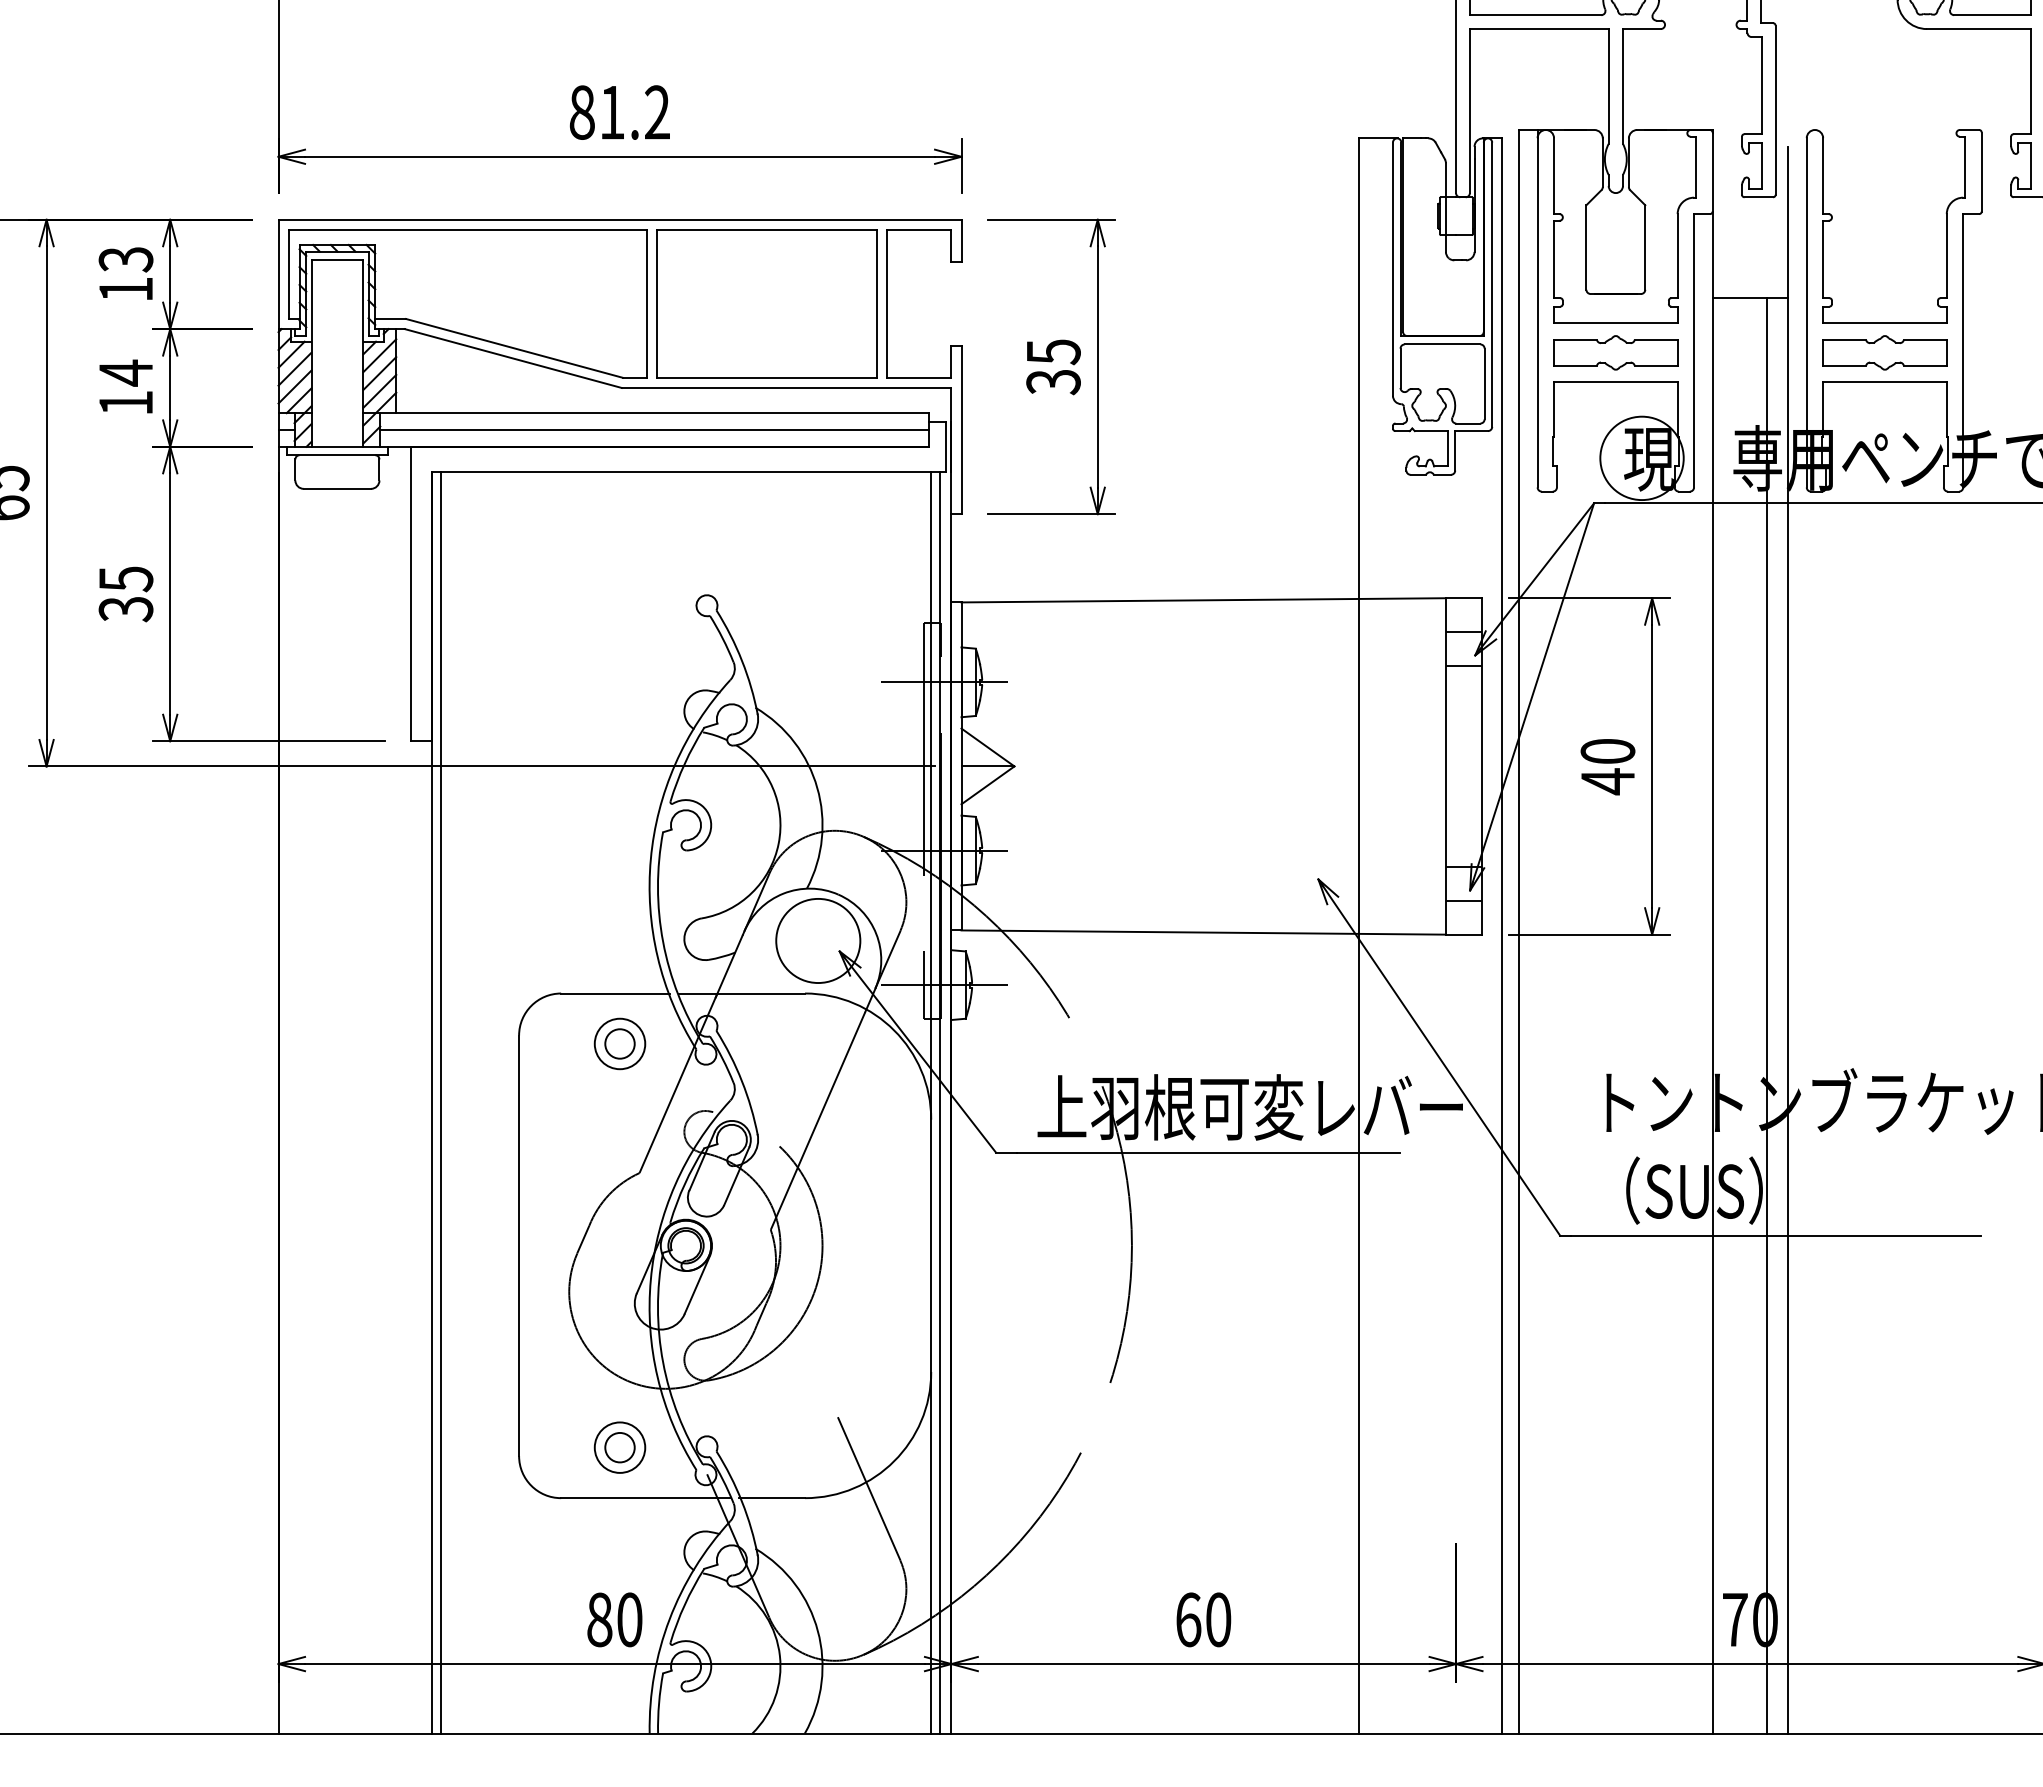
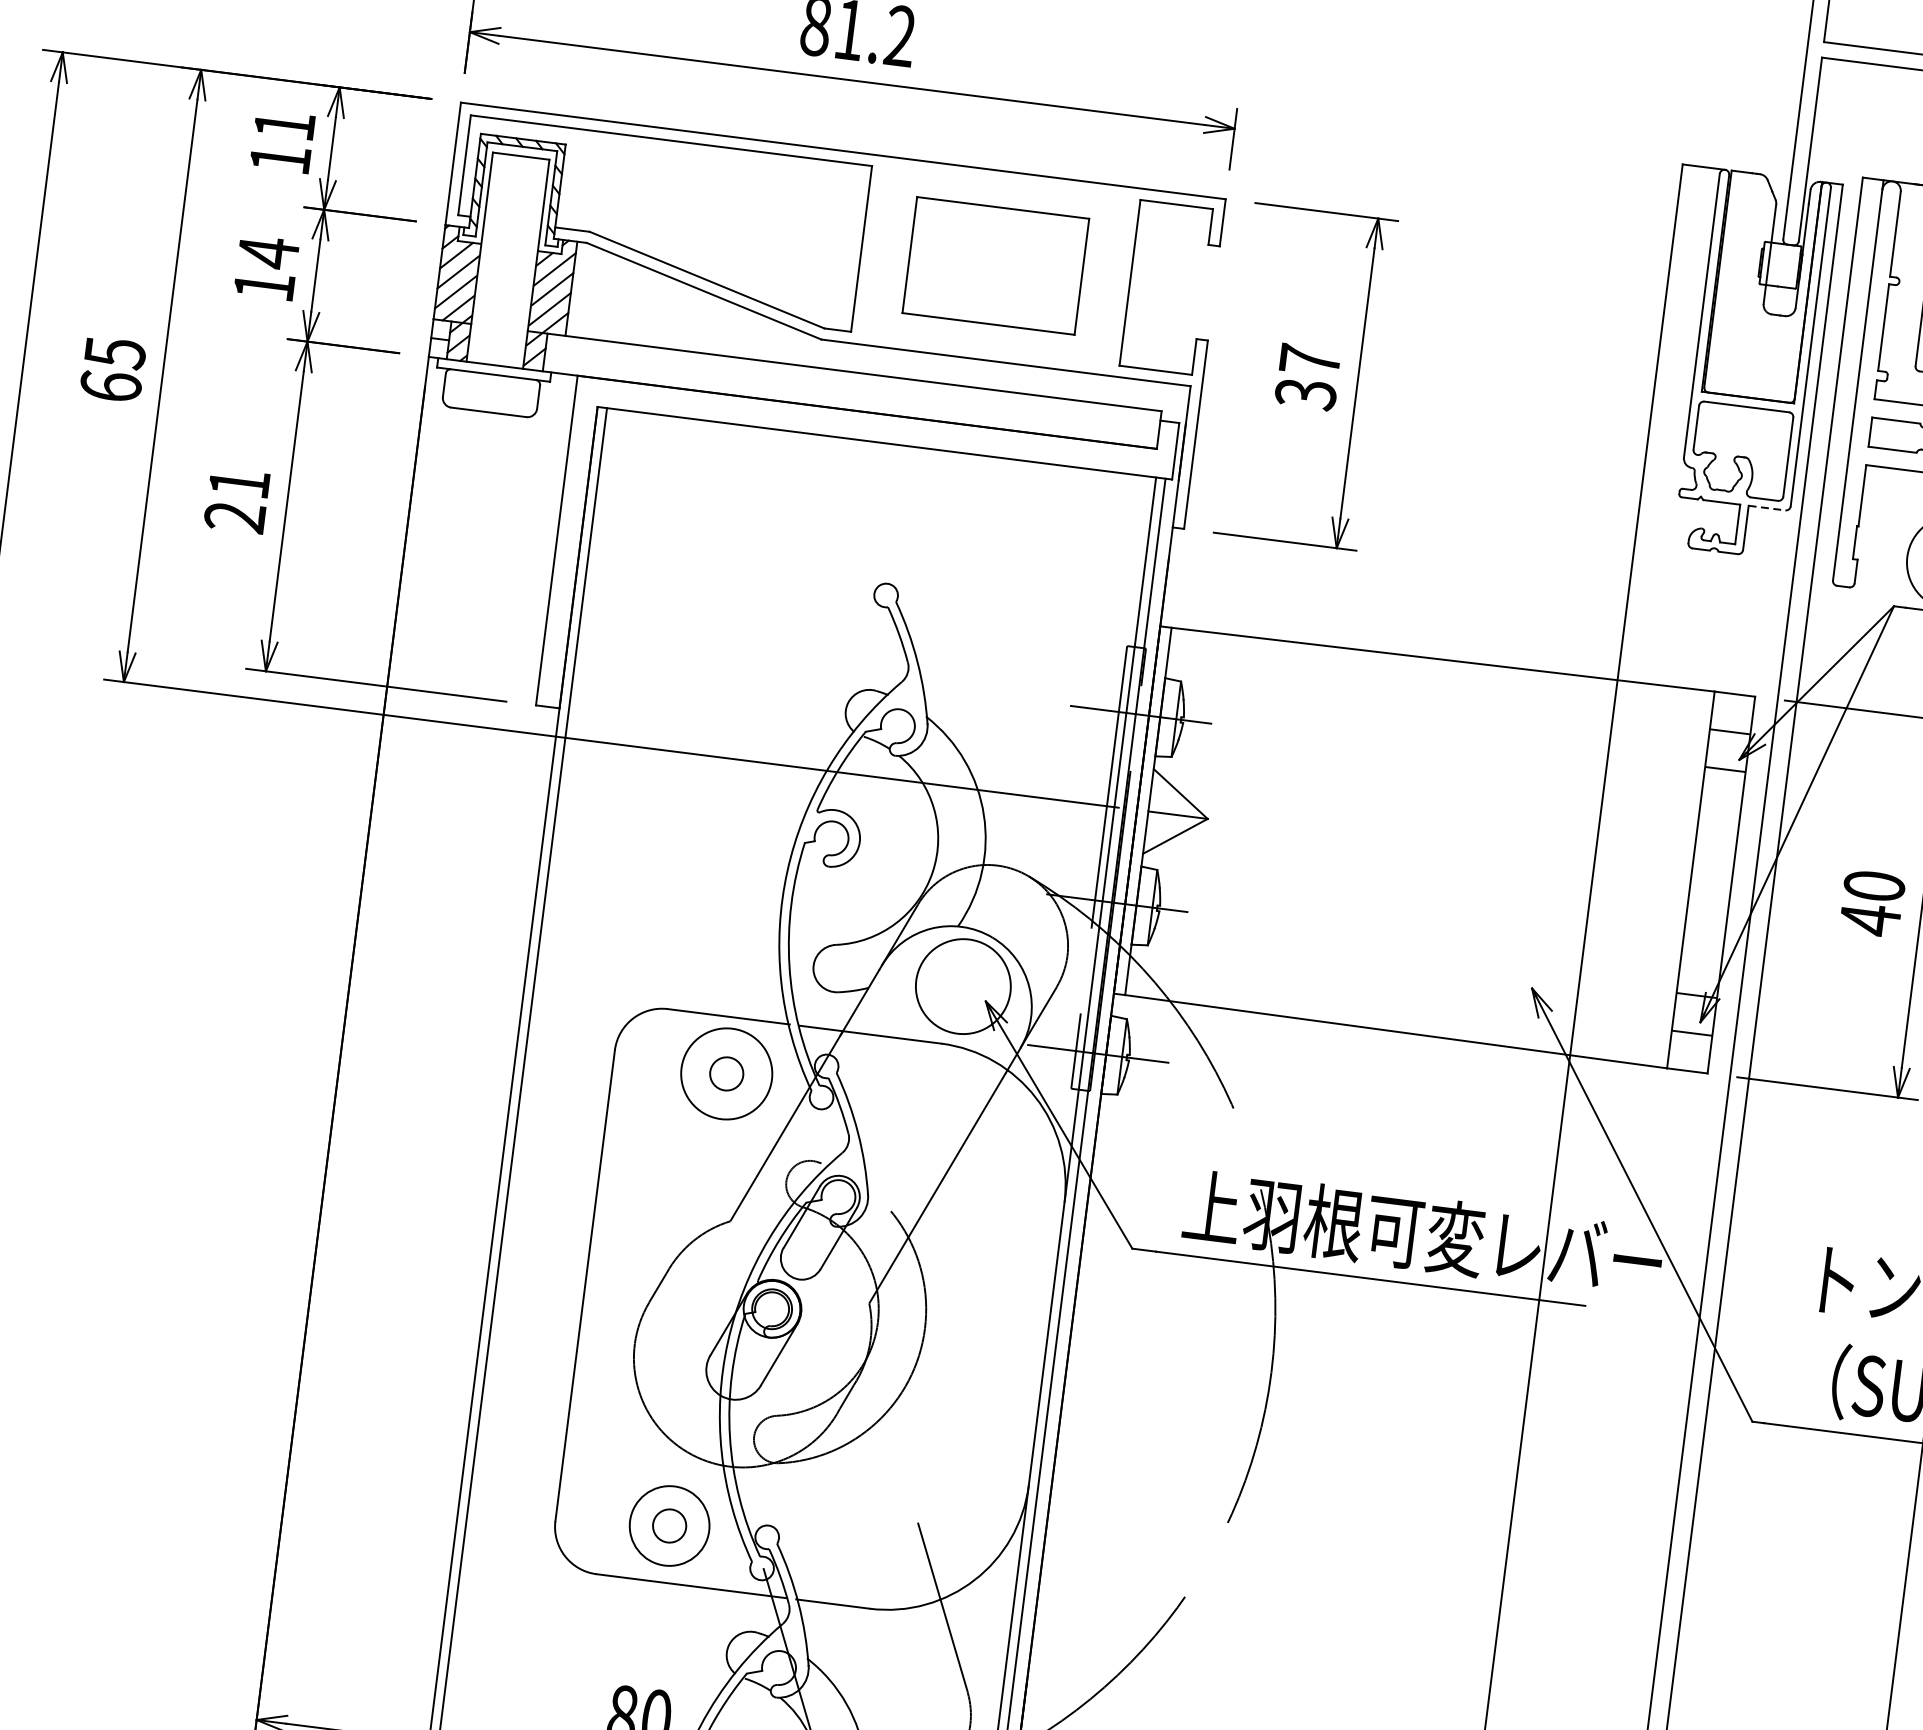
text: (125, 259) -> (283, 125), 13 -> 11
part: (766, 303) -> (995, 265), size x0.7
text: (1053, 352) -> (1309, 360), 35 -> 37
line: (654, 430) -> (852, 391), removed
line: (1472, 431) -> (1768, 508), solid -> dashed
text: (126, 594) -> (237, 500), 35 -> 21
circle: (619, 1043) -> (726, 1073), size x1.6
circle: (619, 1447) -> (669, 1525), size x1.4

